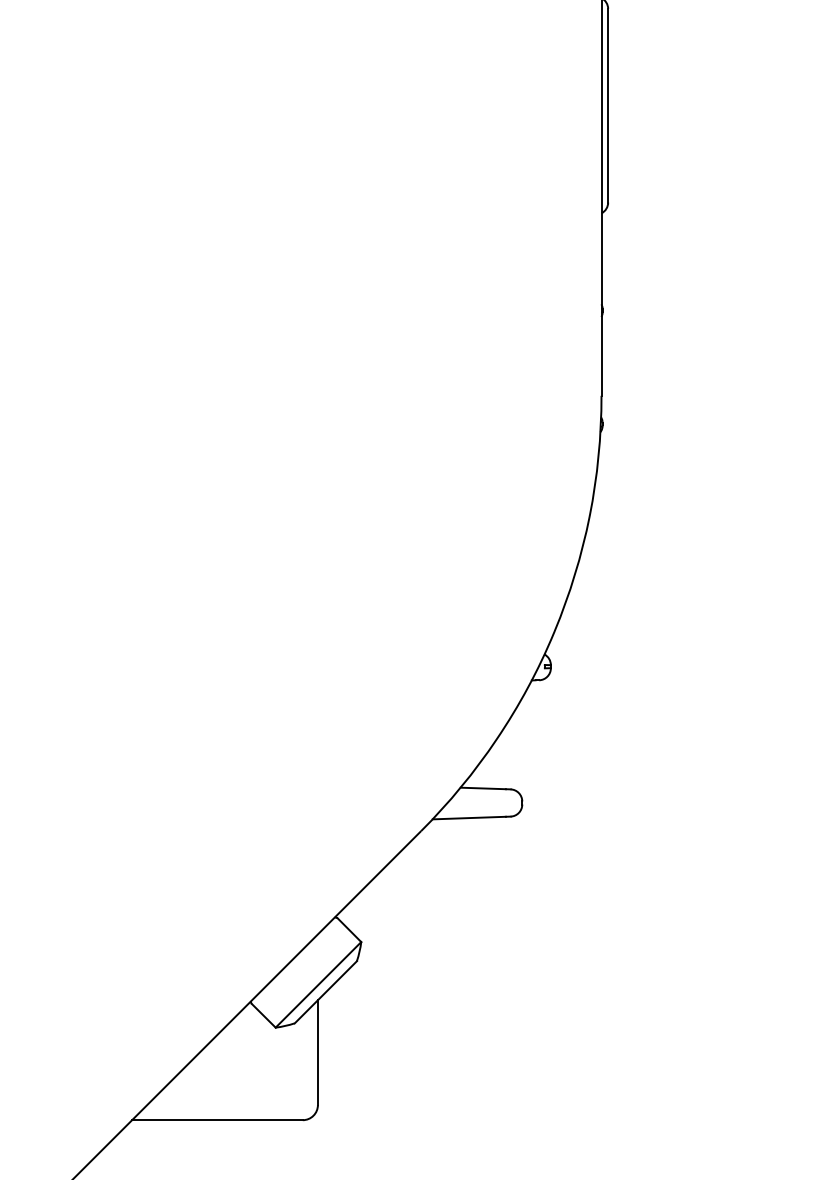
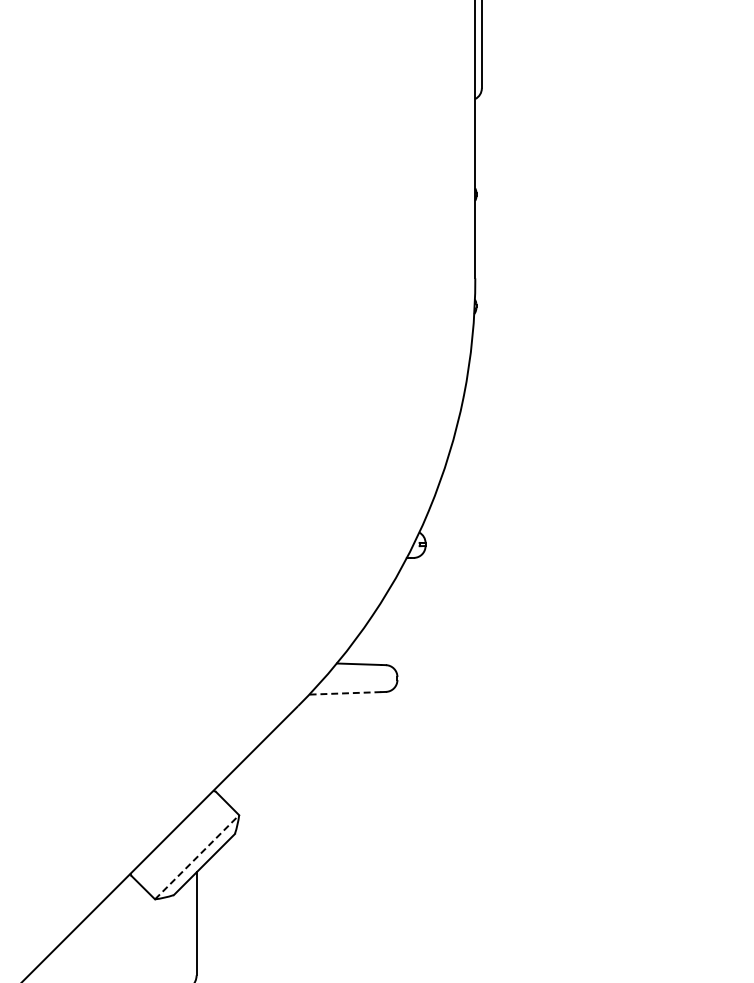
line: (469, 818) -> (345, 693), solid -> dashed
line: (318, 984) -> (197, 856), solid -> dashed

